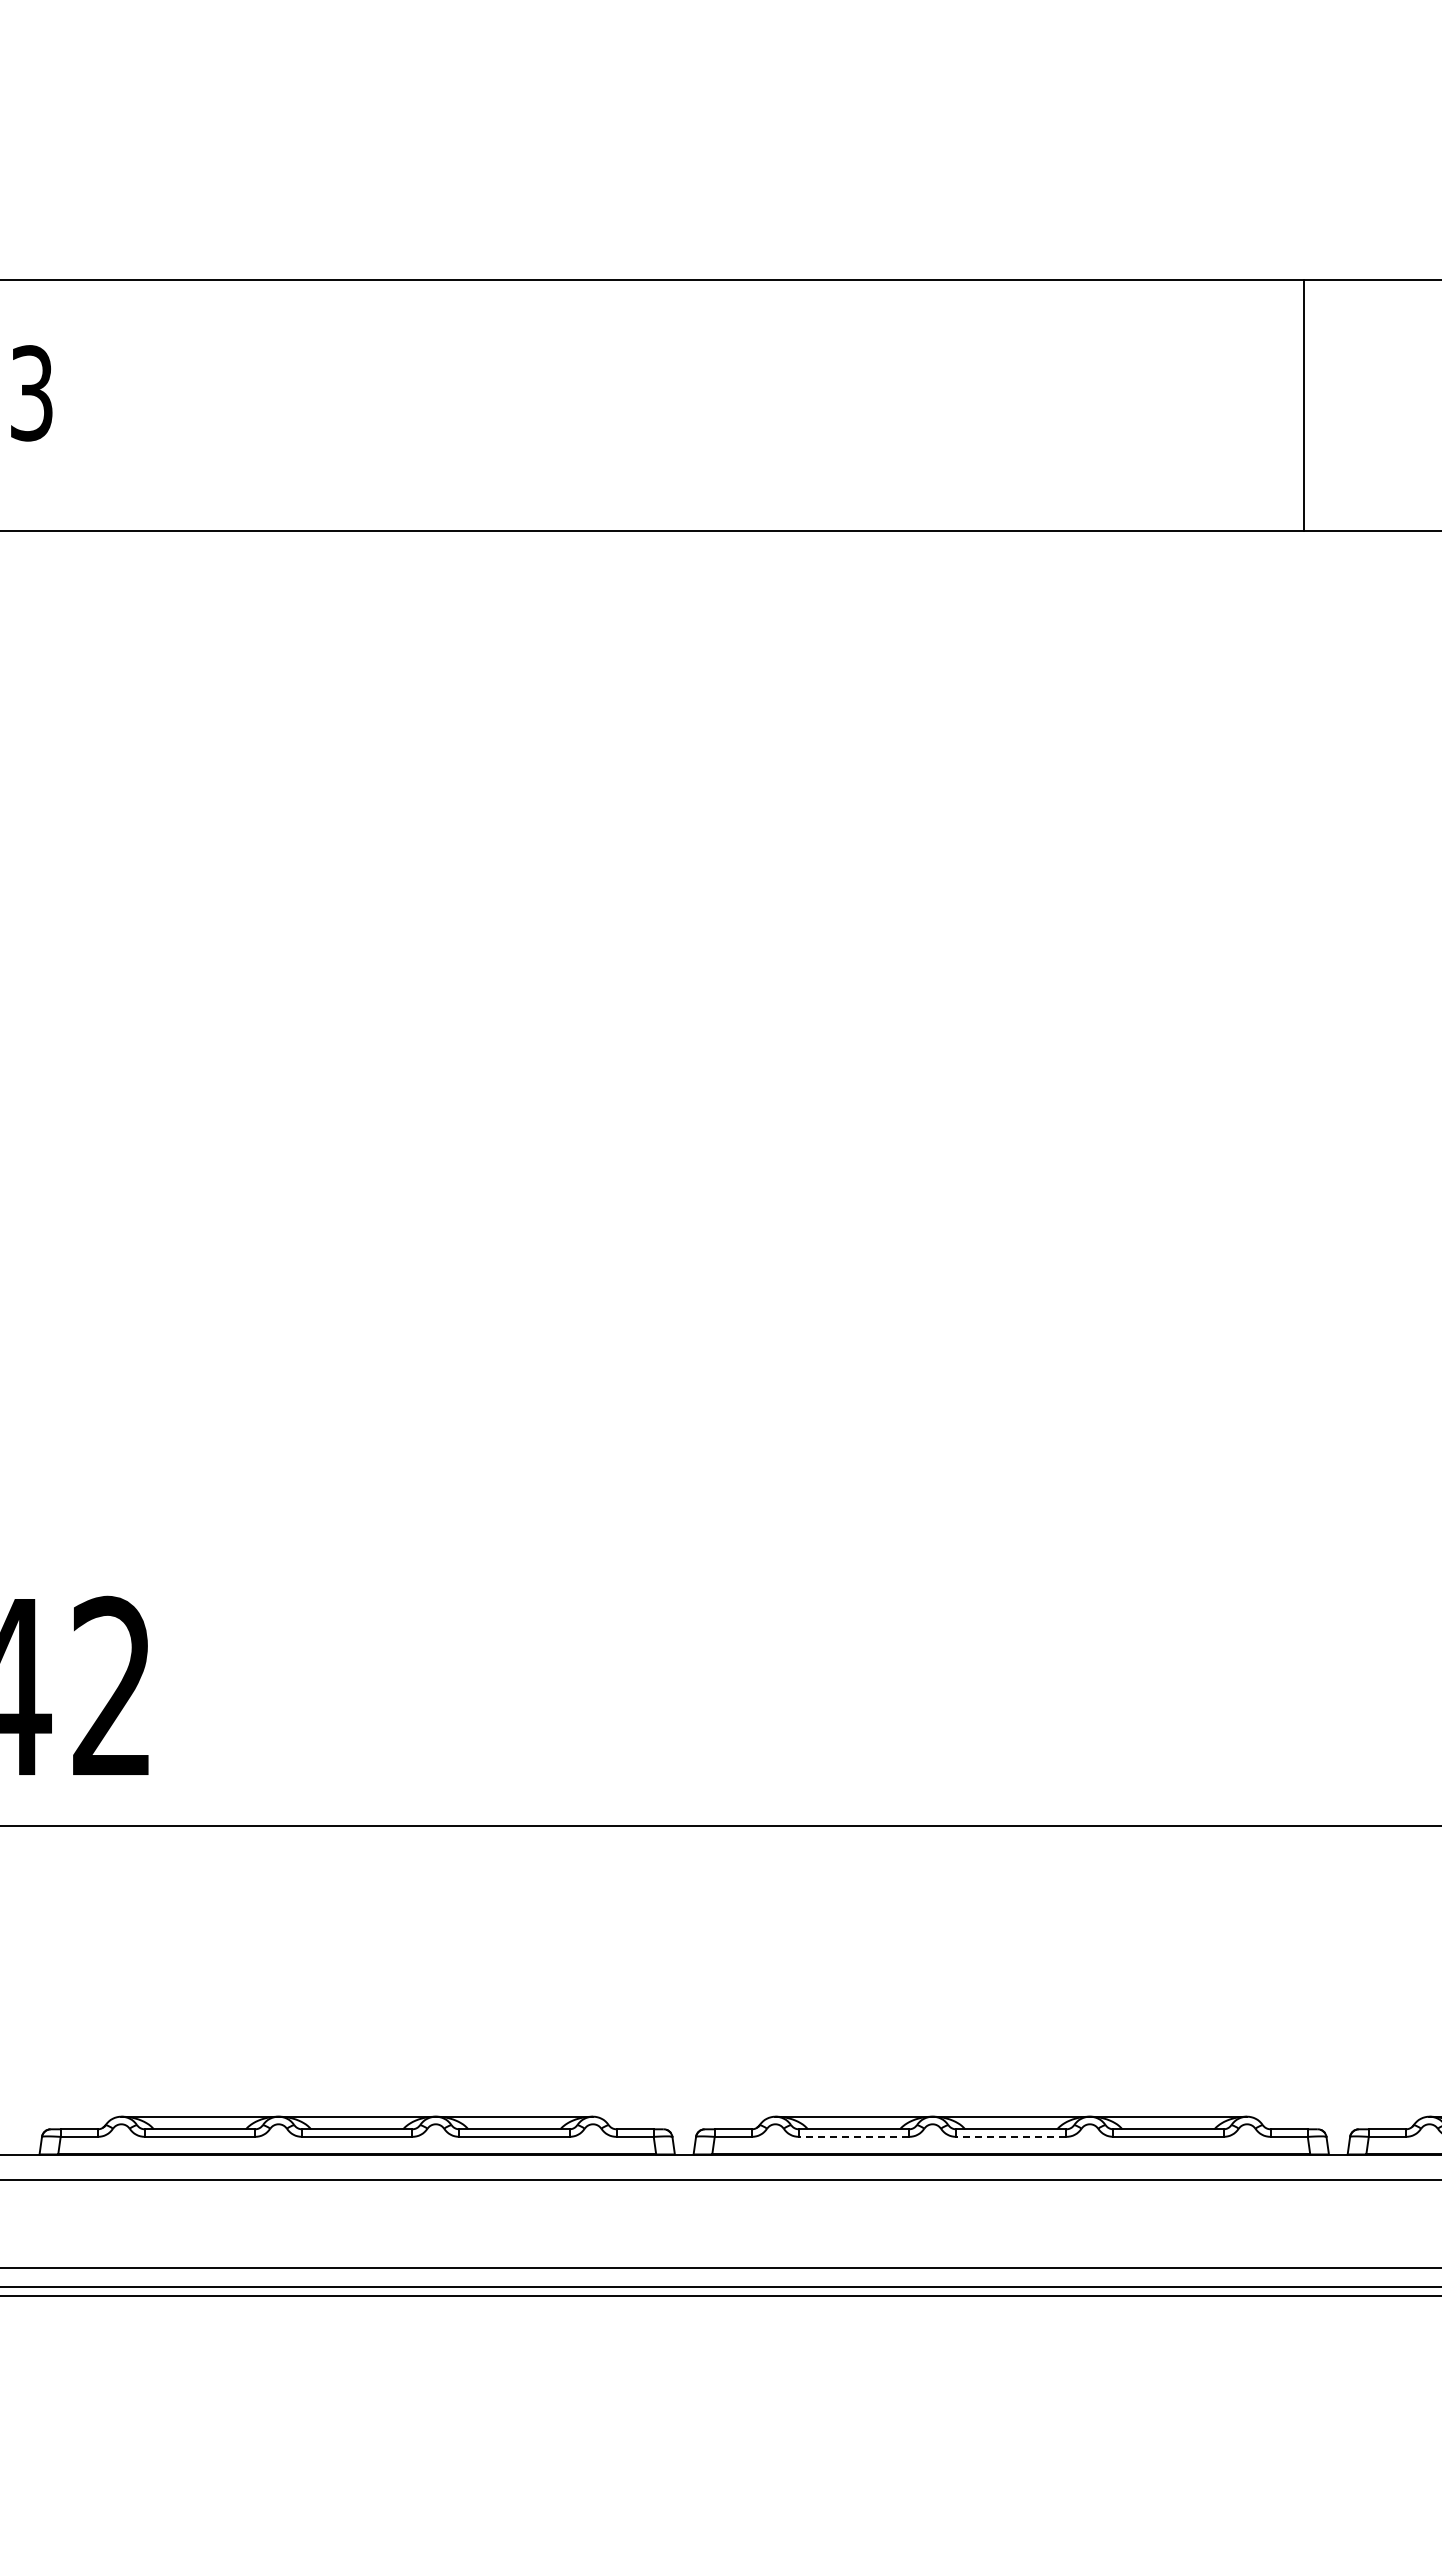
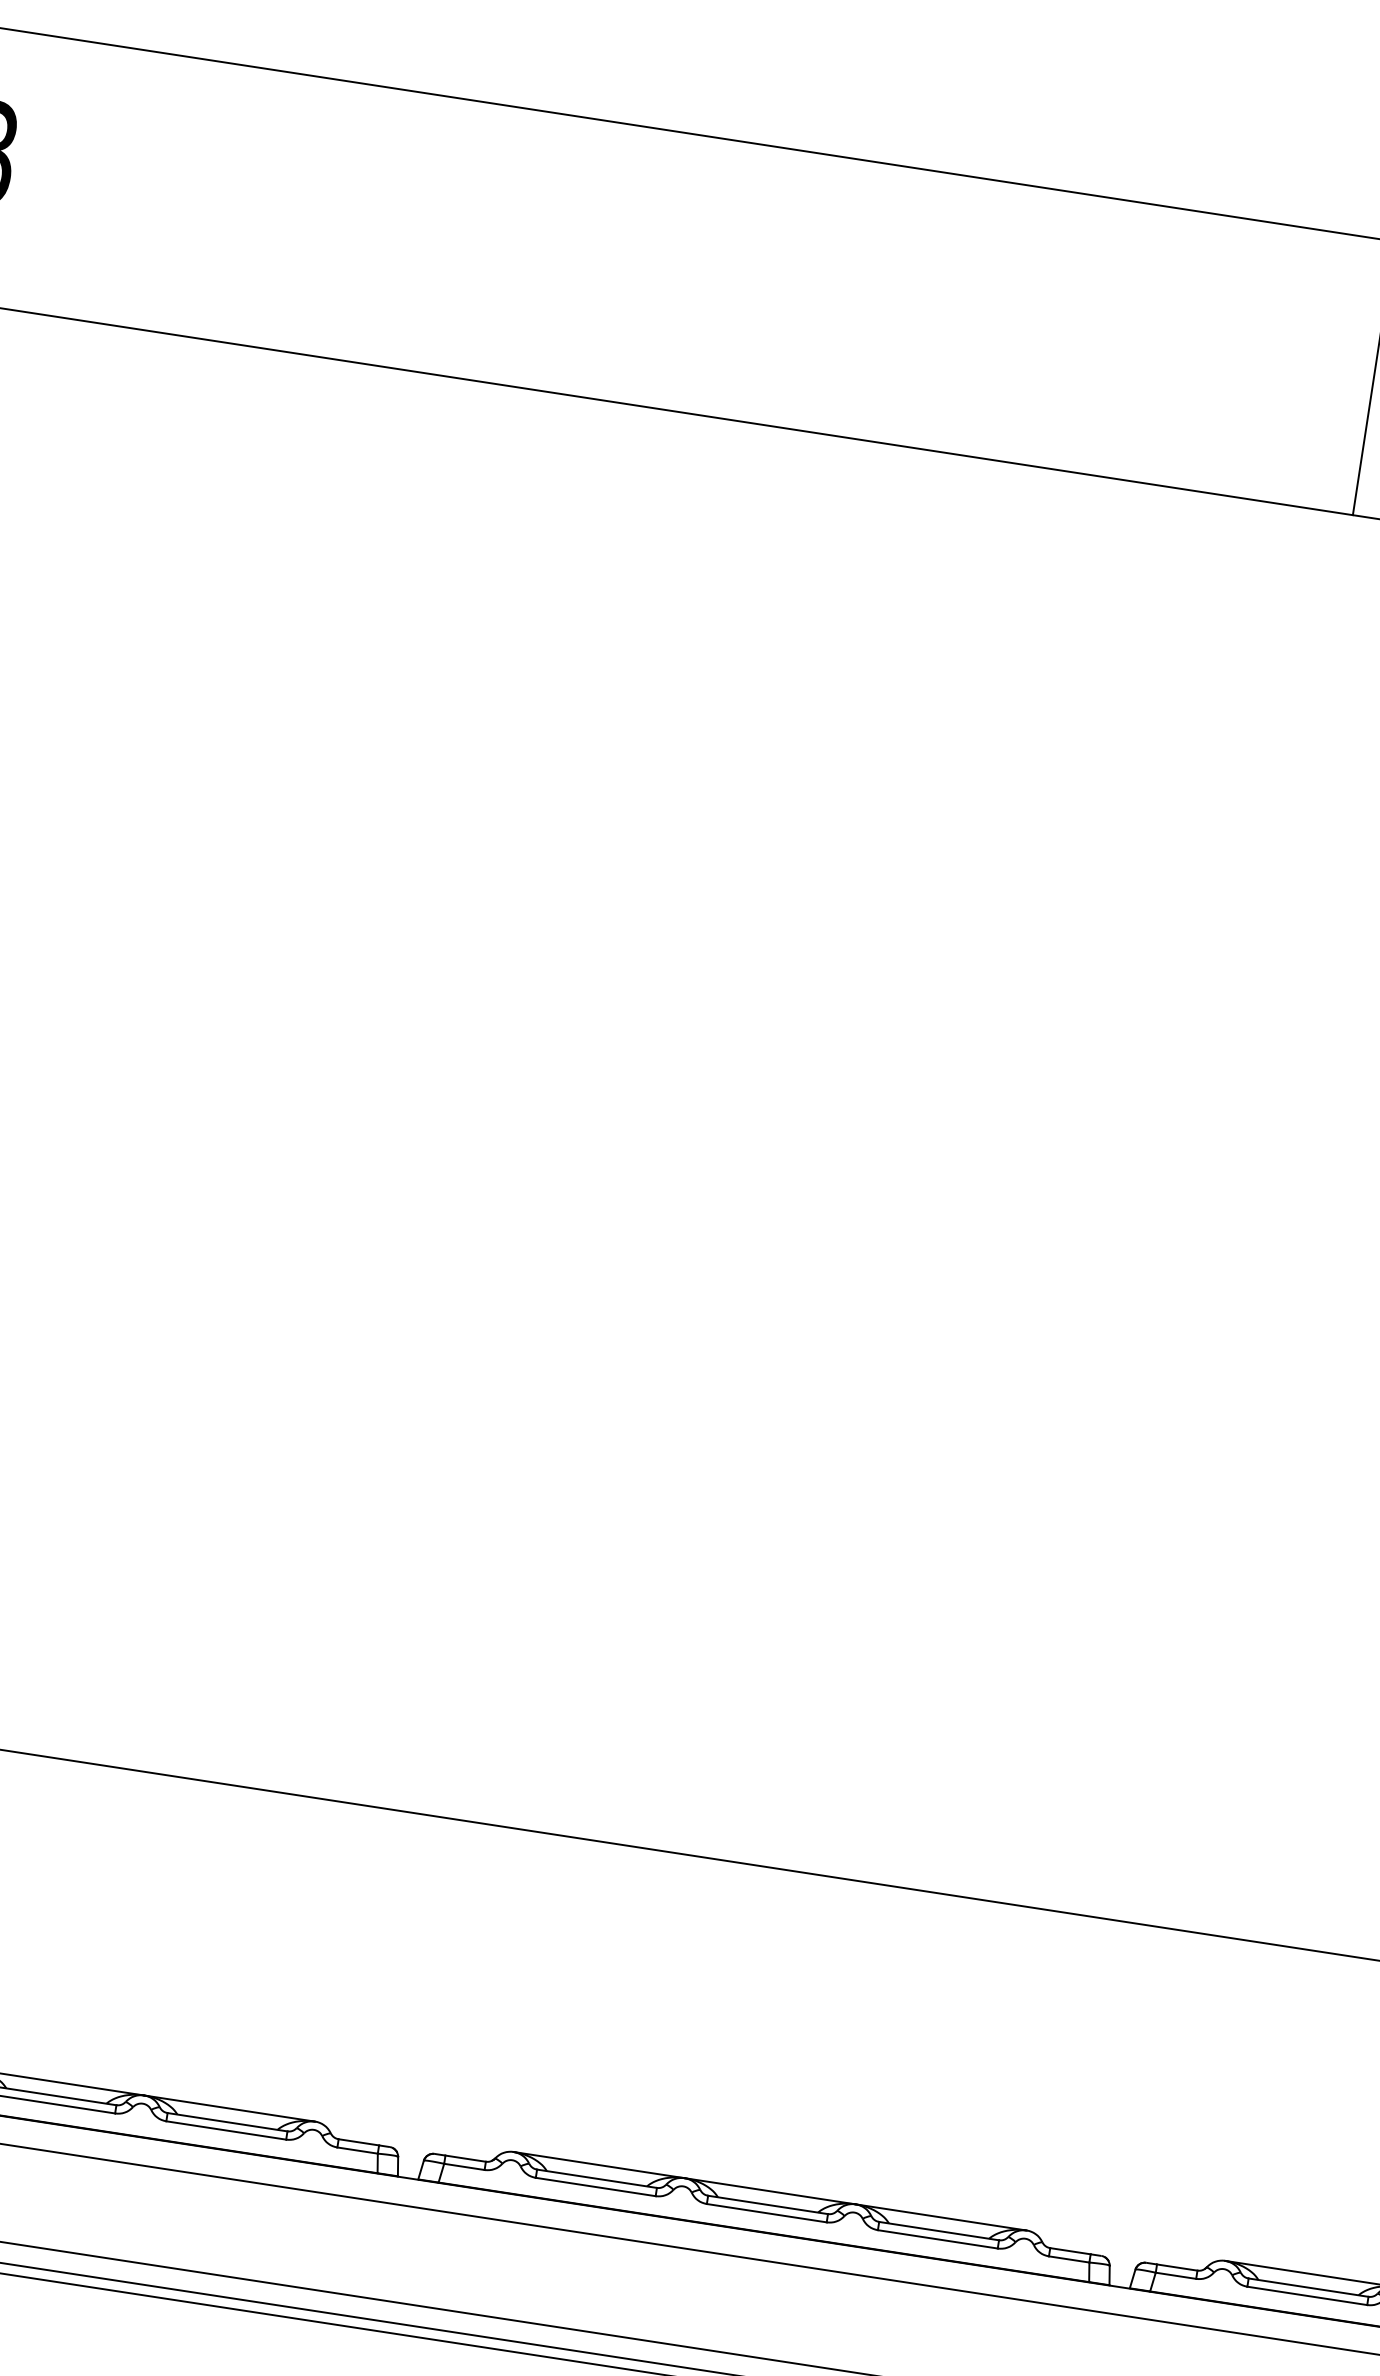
line: (853, 2136) -> (595, 2186), dashed -> solid
line: (1010, 2136) -> (766, 2212), dashed -> solid

